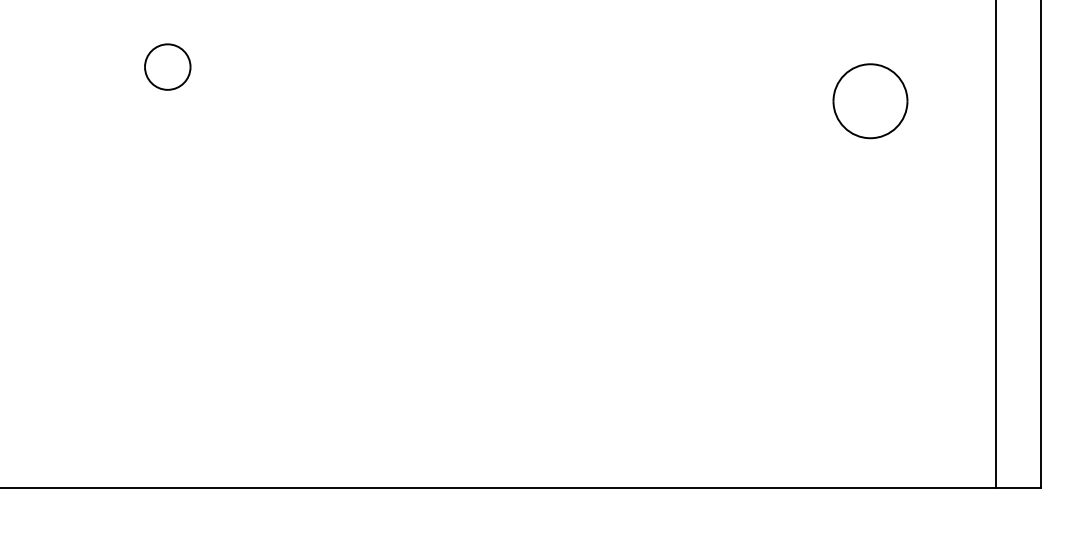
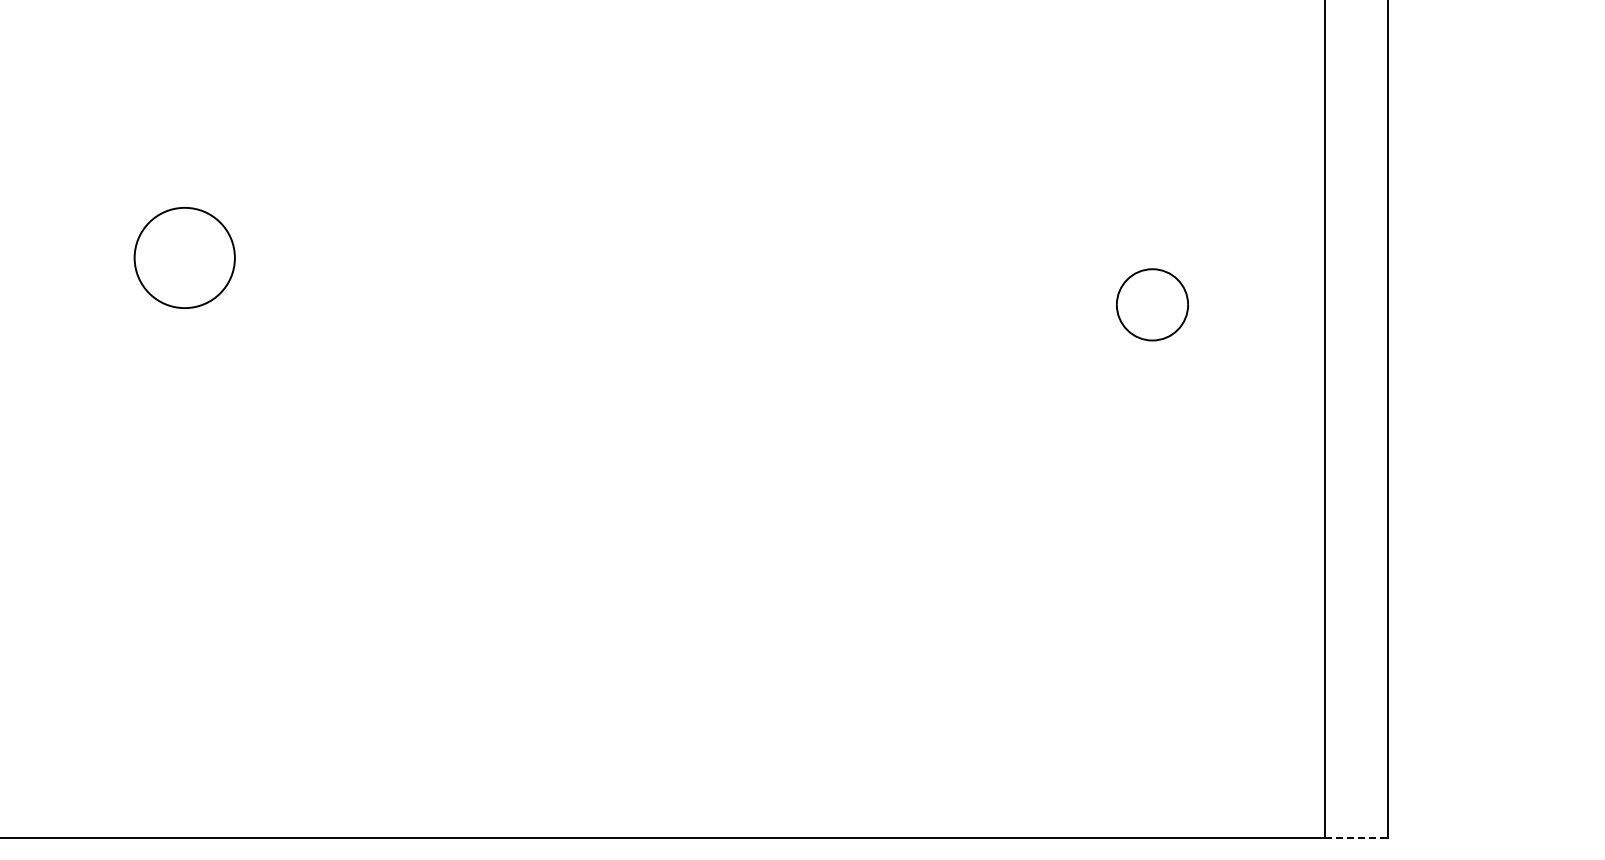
part: (167, 66) -> (184, 257), size x1.6
part: (870, 101) -> (1152, 304), size x0.7
line: (1018, 488) -> (1356, 837), solid -> dashed

